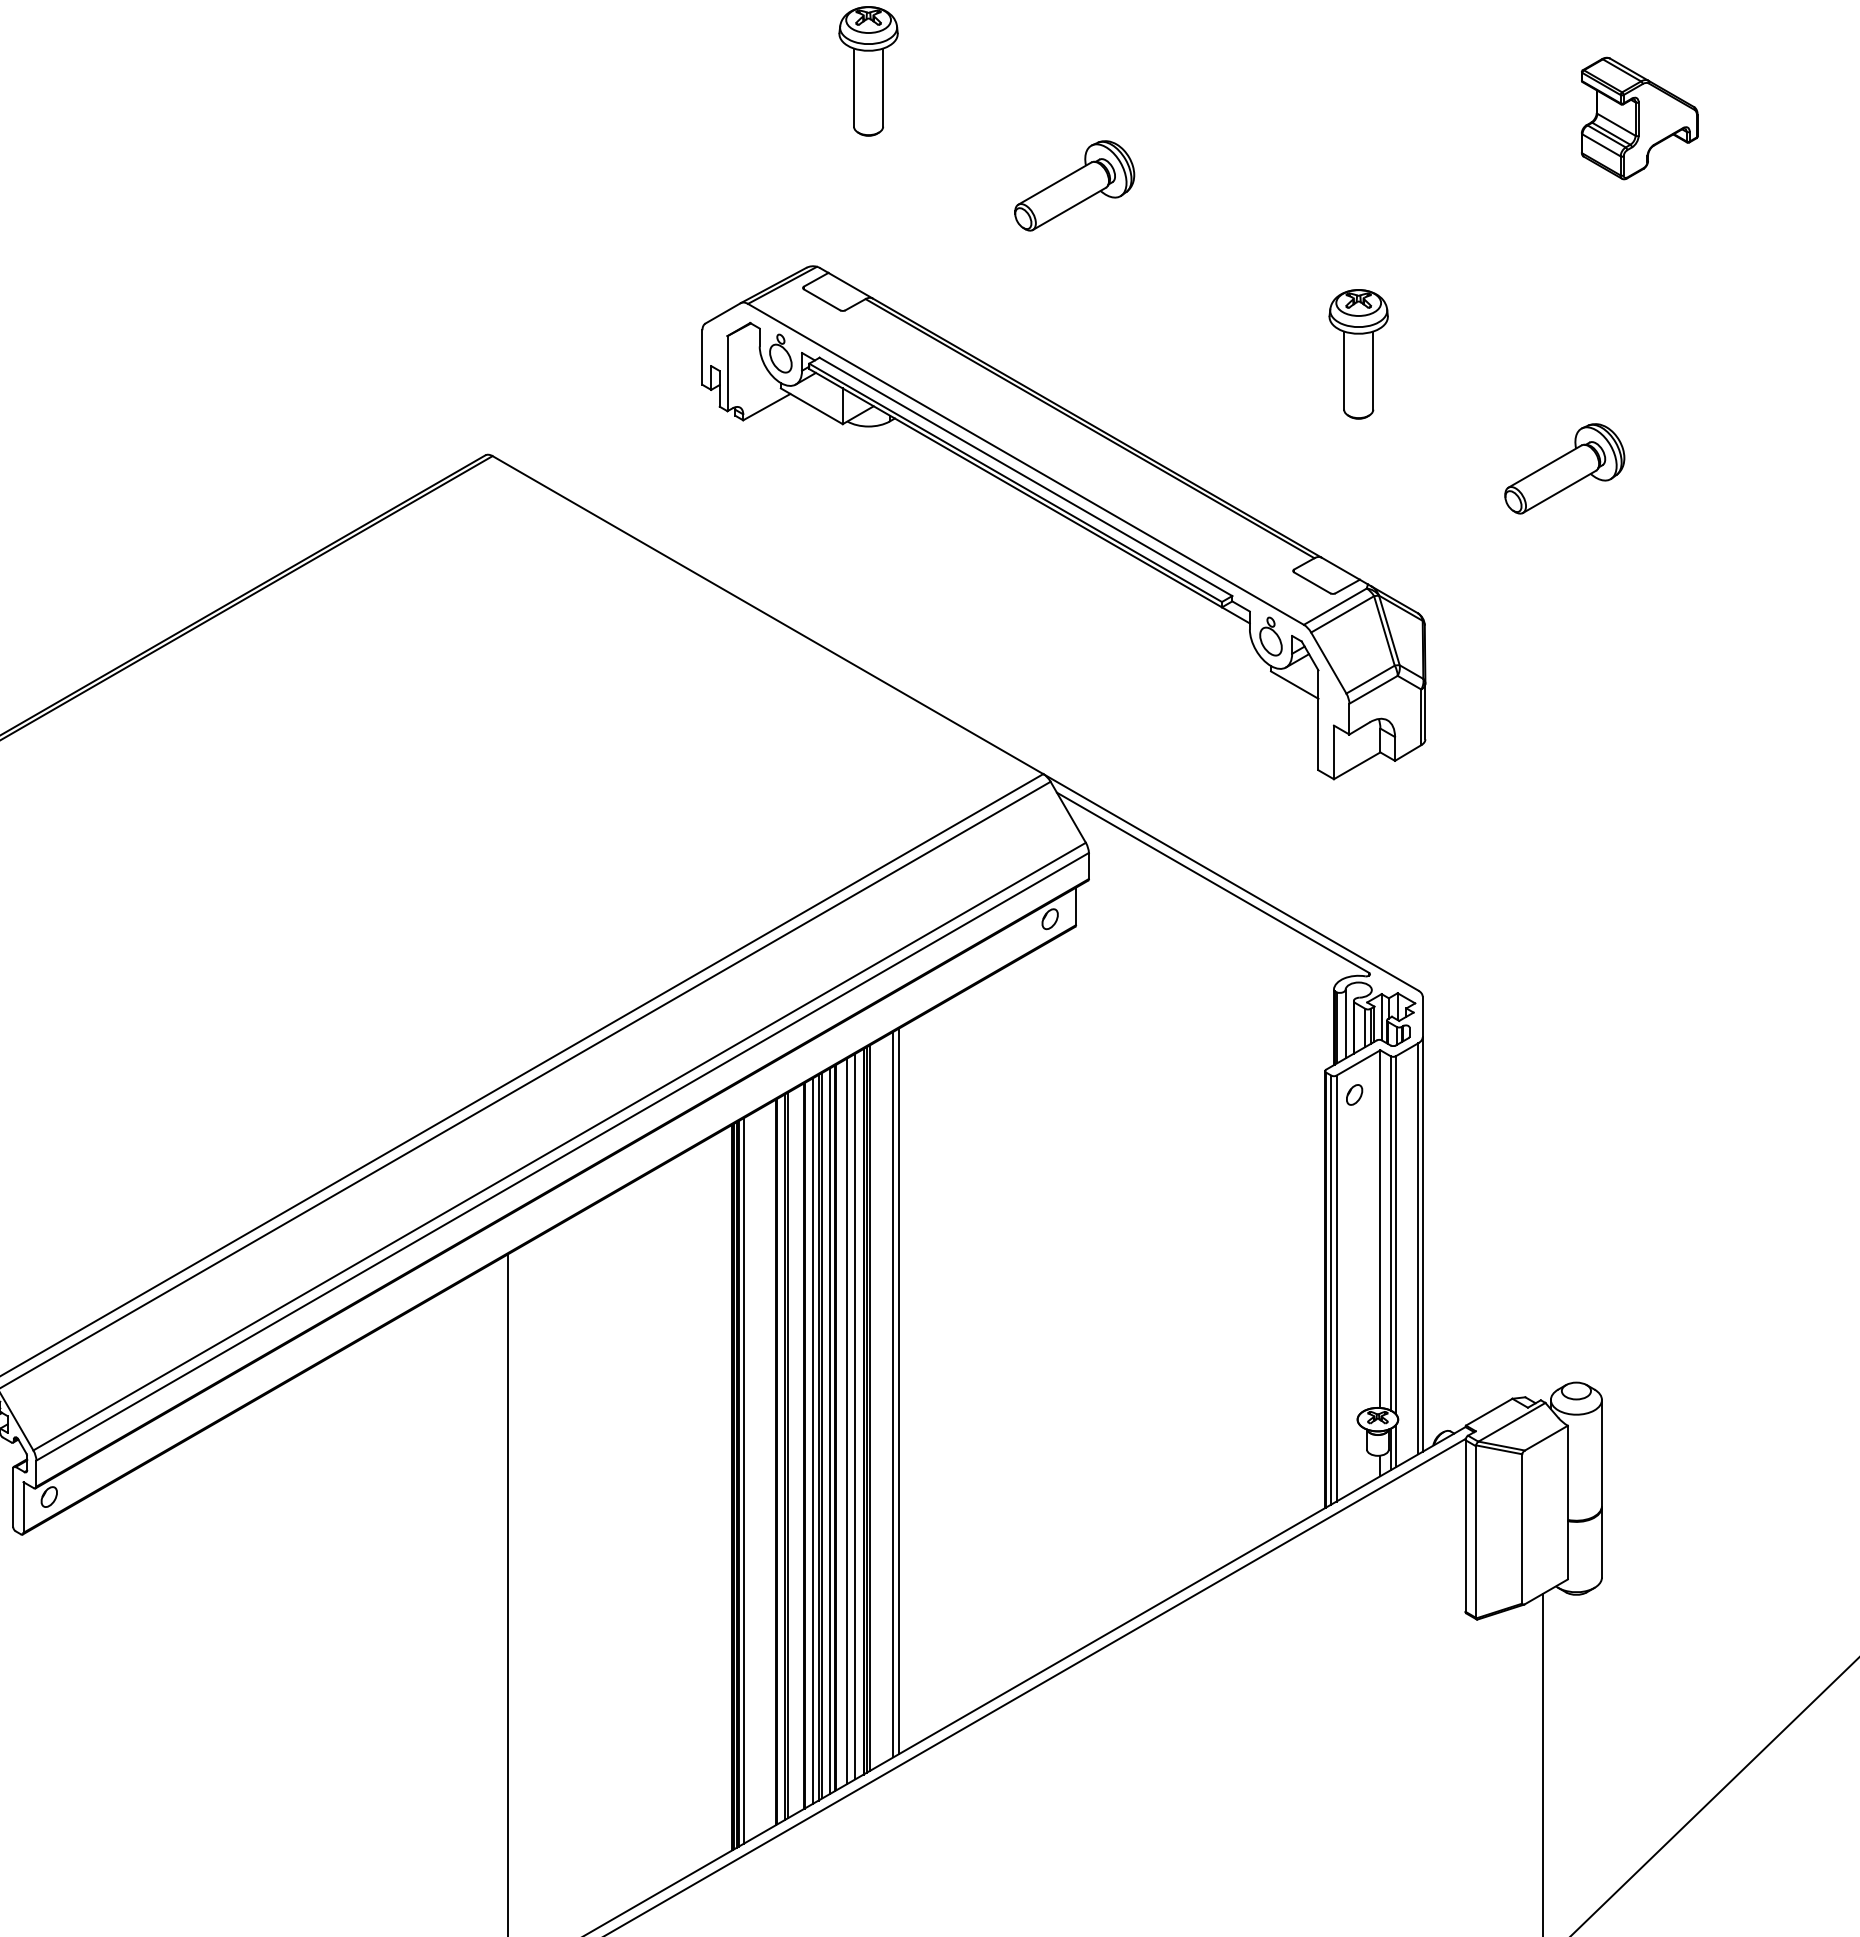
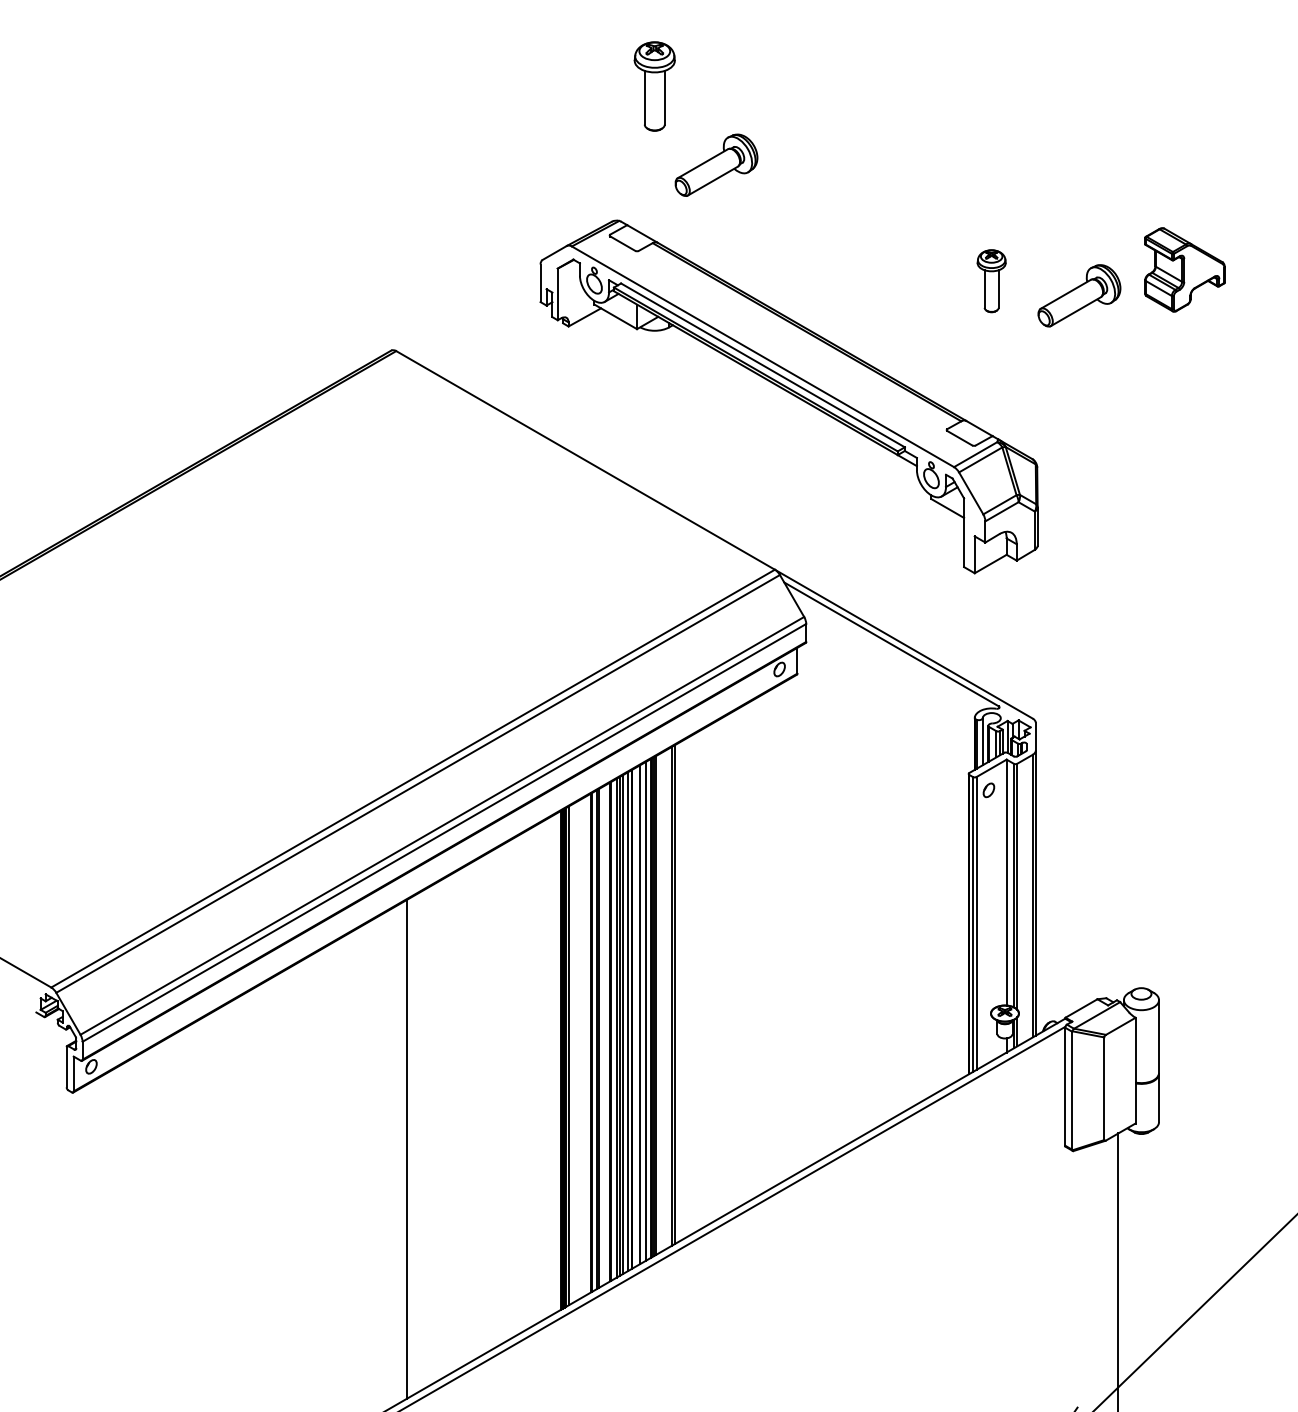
part: (1639, 117) -> (1184, 269), moved
part: (1074, 184) -> (716, 164), moved
part: (1358, 354) -> (991, 281), size x0.7
part: (1564, 468) -> (1079, 295), moved

